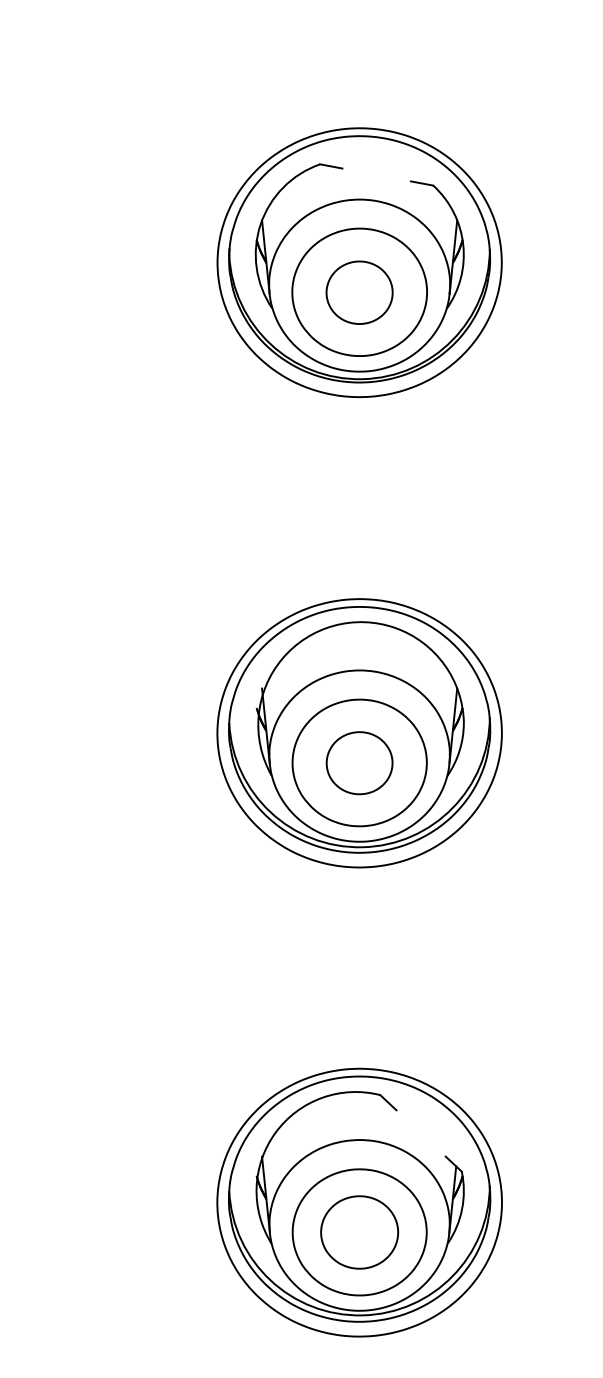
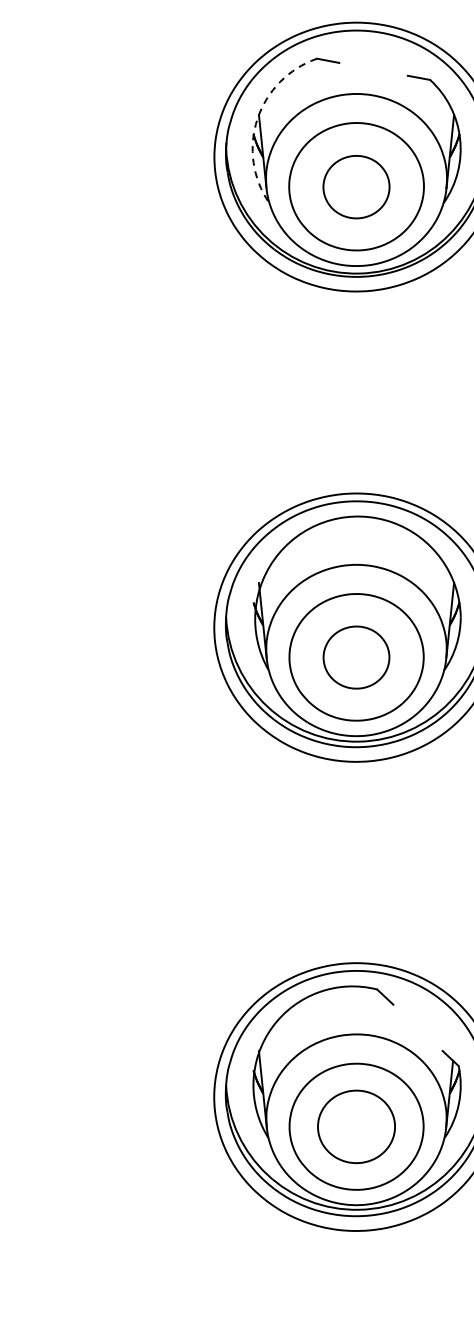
arc: (260, 224) -> (257, 118), solid -> dashed

